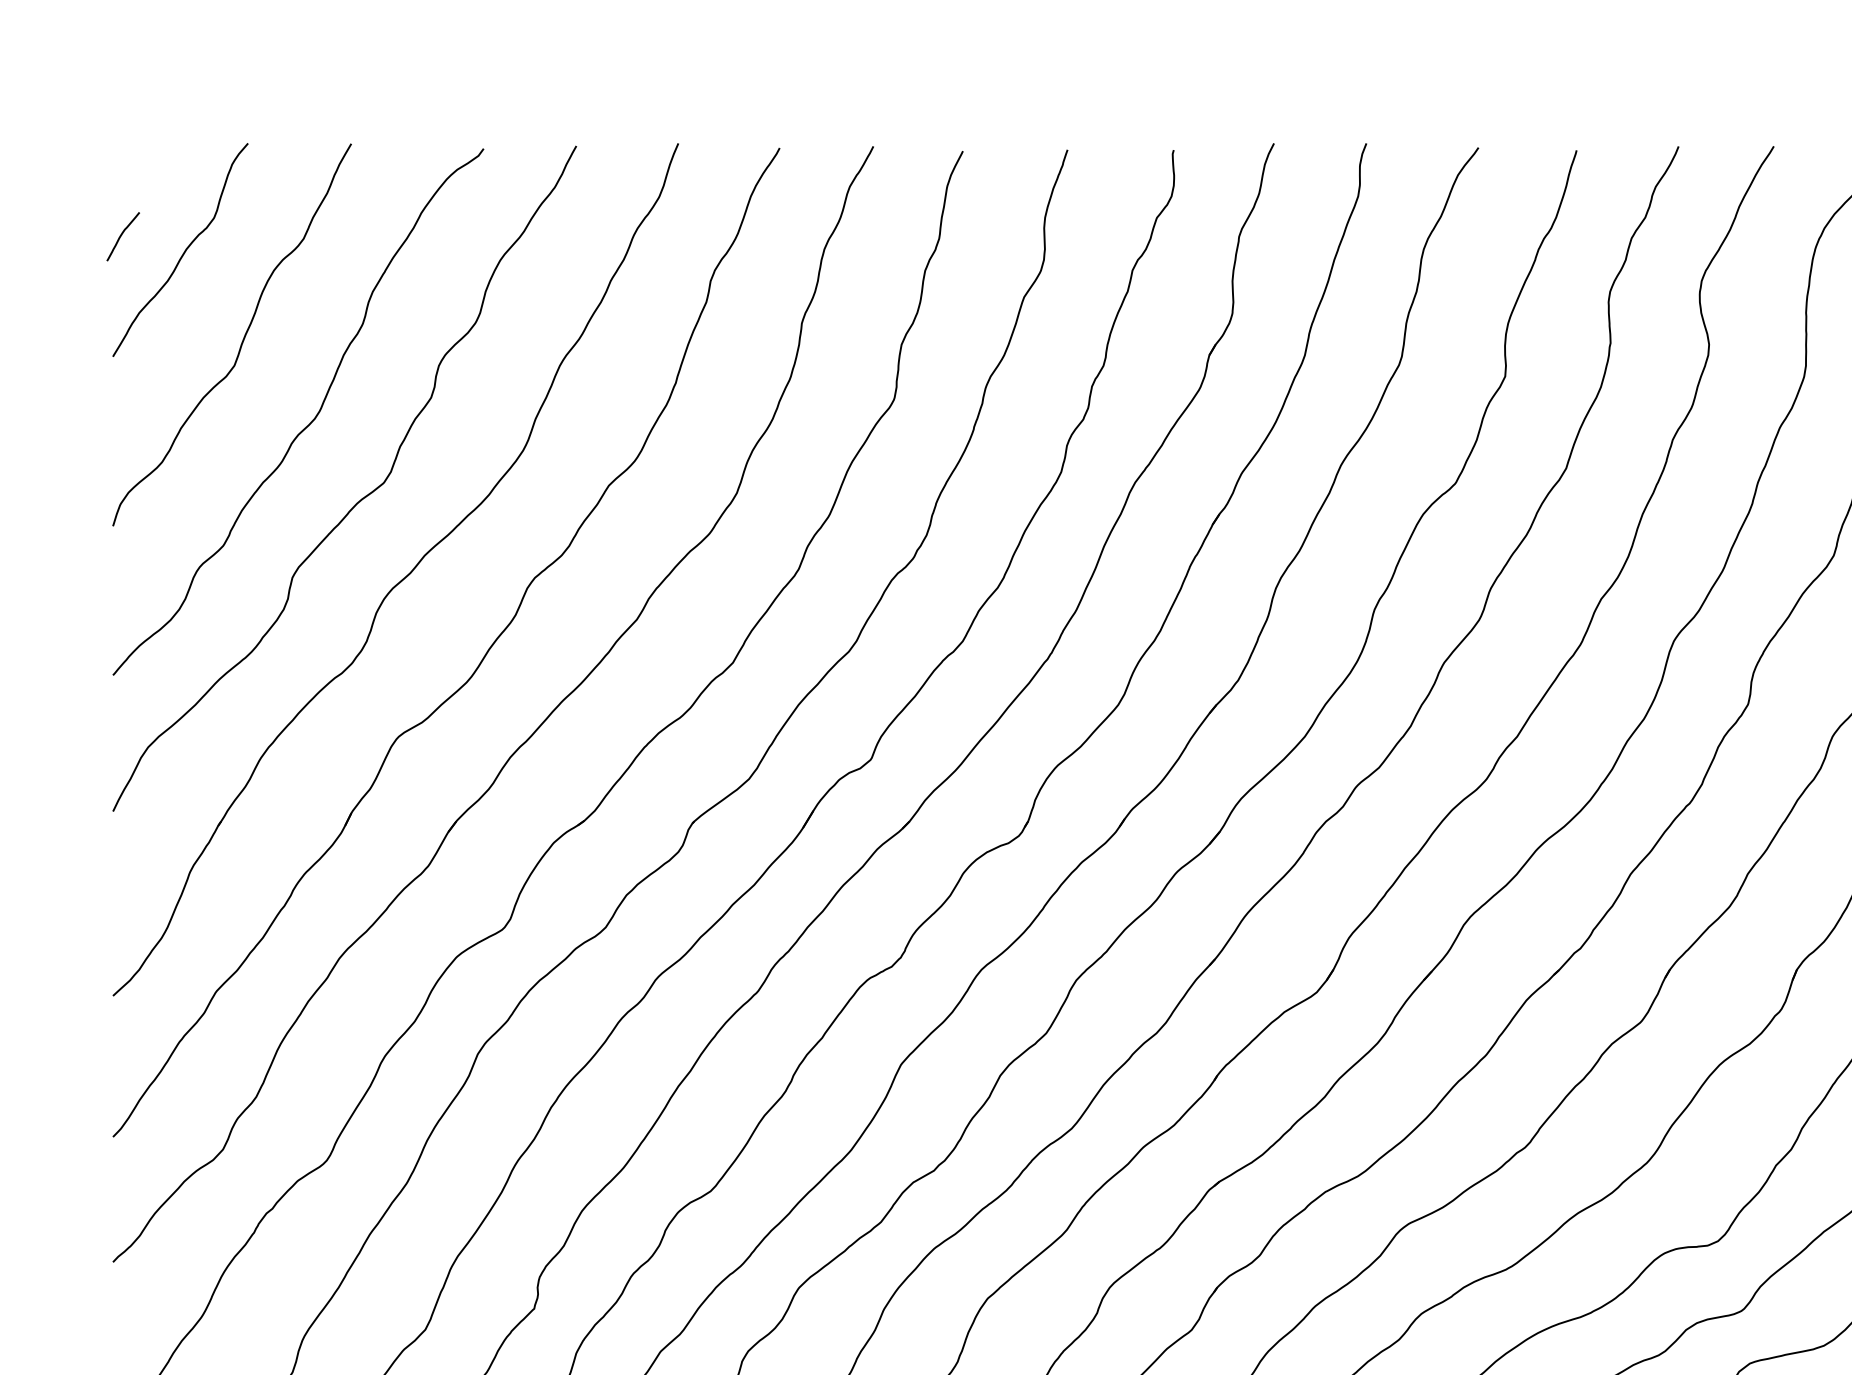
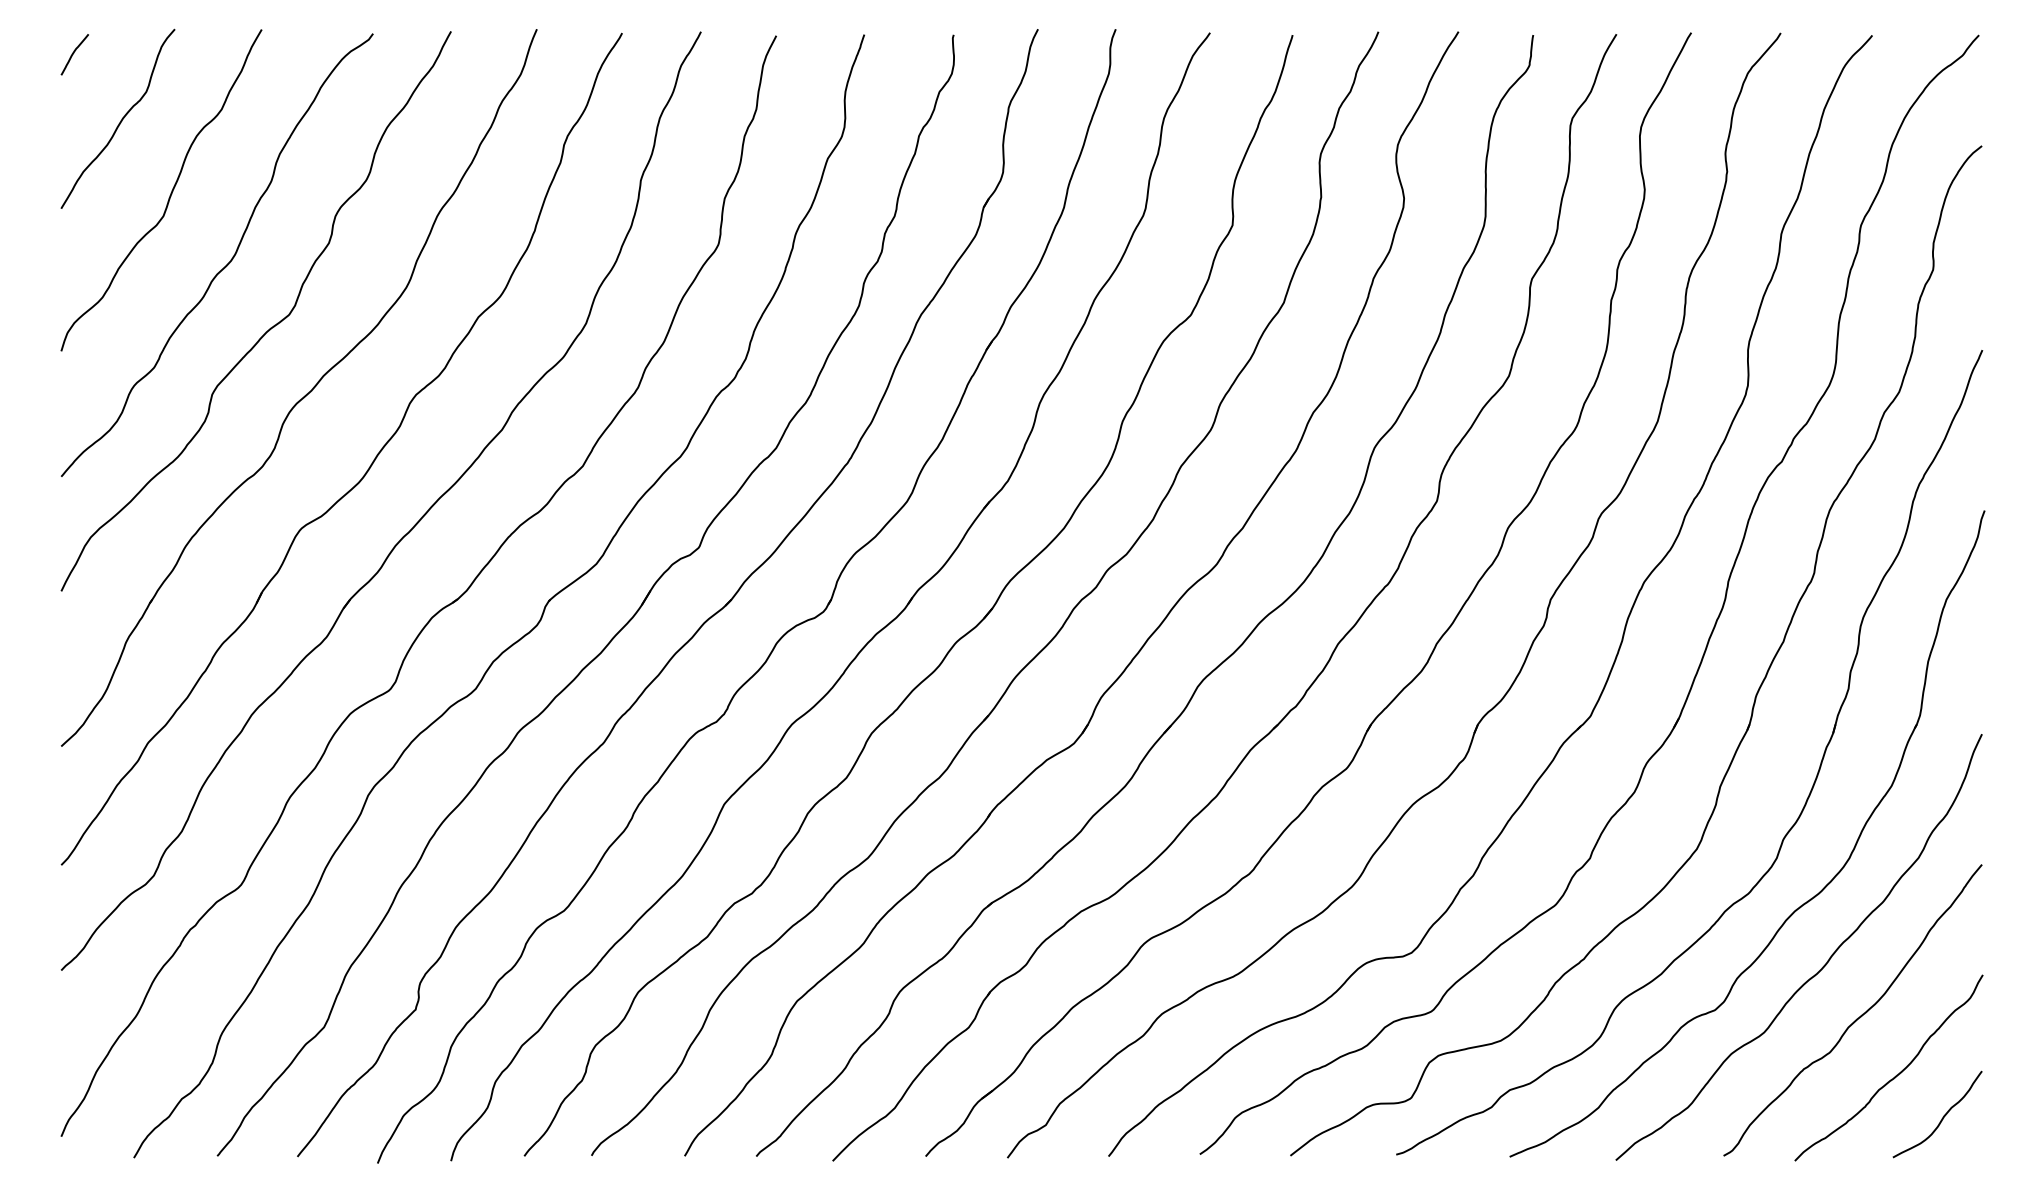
curve: (122, 235) -> (74, 53), moved

